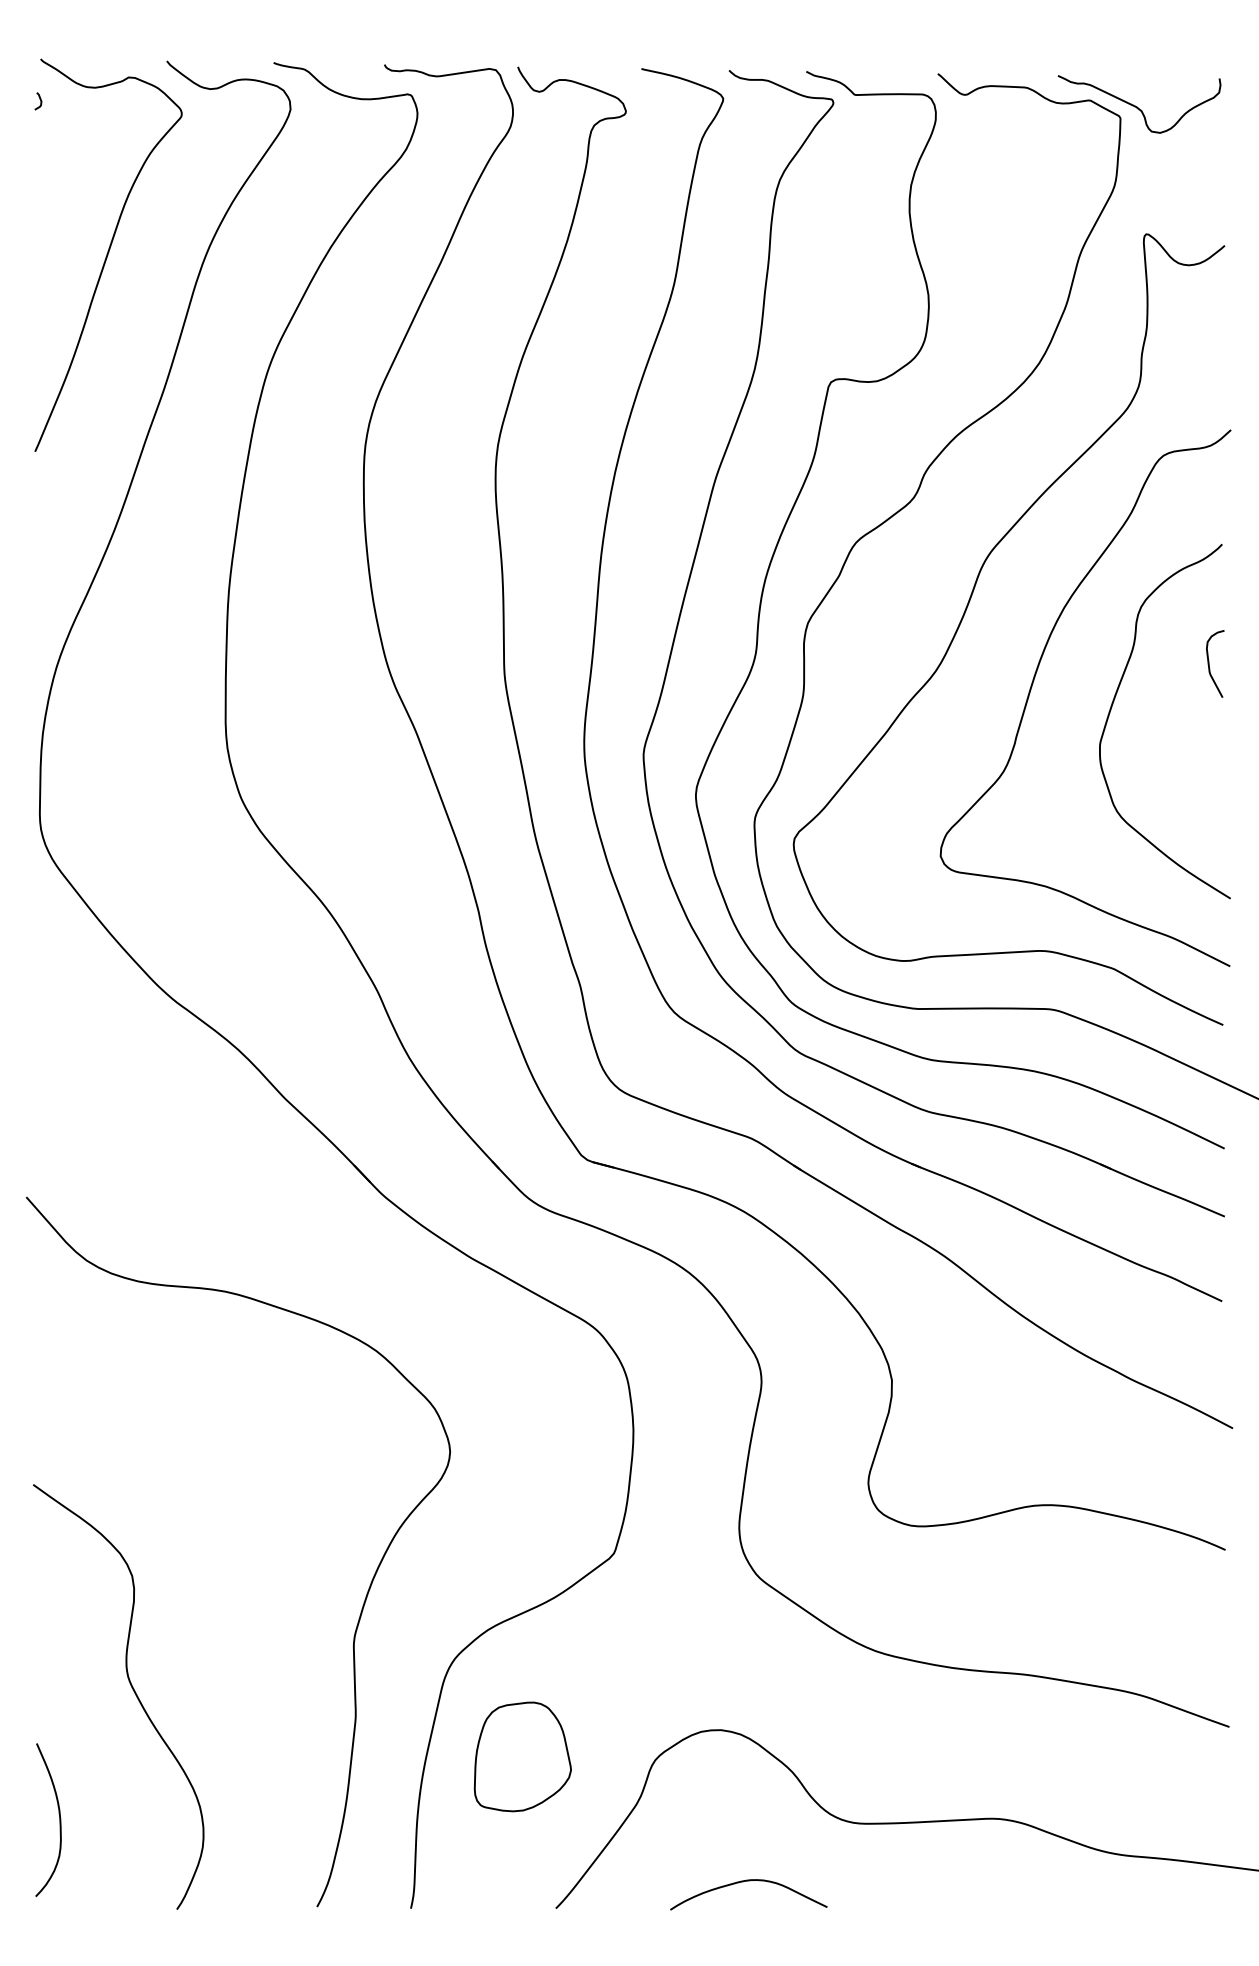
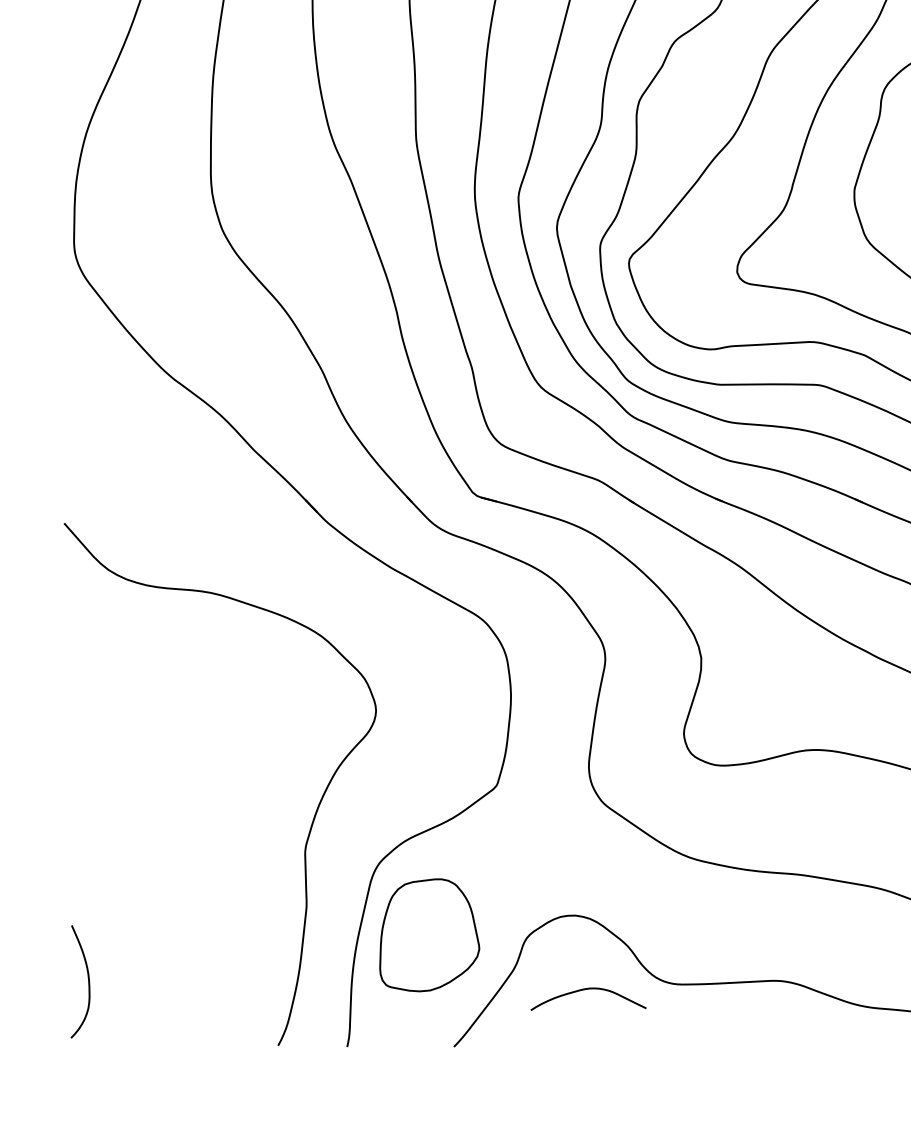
curve: (132, 1689) -> (142, 885), removed
part: (522, 1756) -> (429, 935), size x1.4
curve: (748, 1881) -> (588, 989), moved

